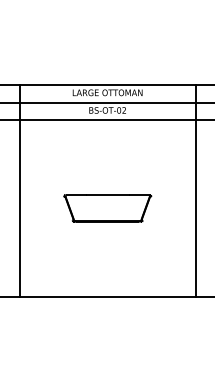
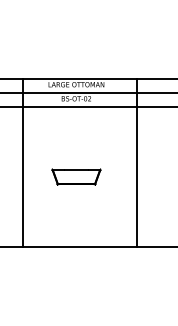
line: (20, 190) -> (23, 162), moved
line: (195, 190) -> (136, 162), moved
part: (107, 207) -> (76, 176), size x0.7

